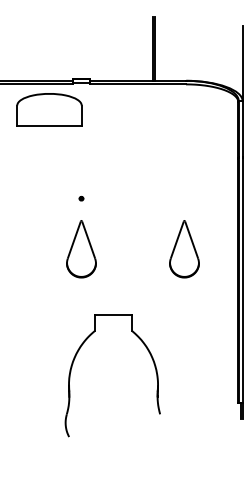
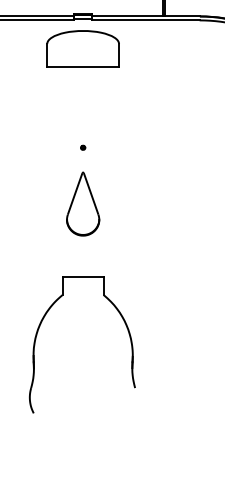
part: (49, 109) -> (83, 48), moved
part: (184, 249) -> (197, 204), removed
part: (74, 361) -> (39, 329), moved

